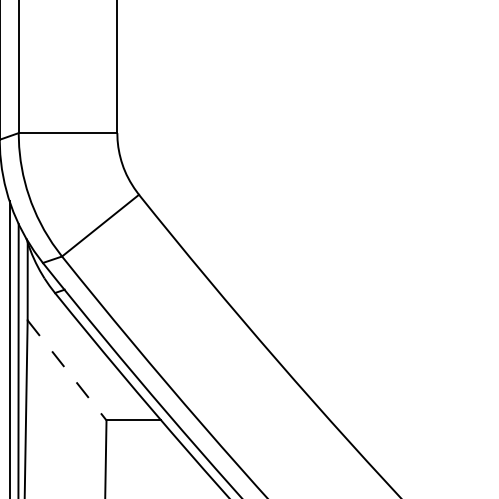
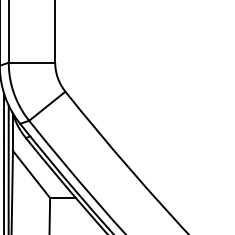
line: (66, 370) -> (31, 174), dashed -> solid

